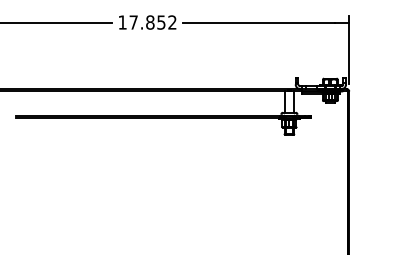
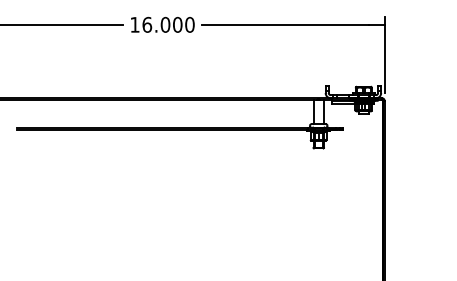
text: (153, 22) -> (168, 24), 17.852 -> 16.000

